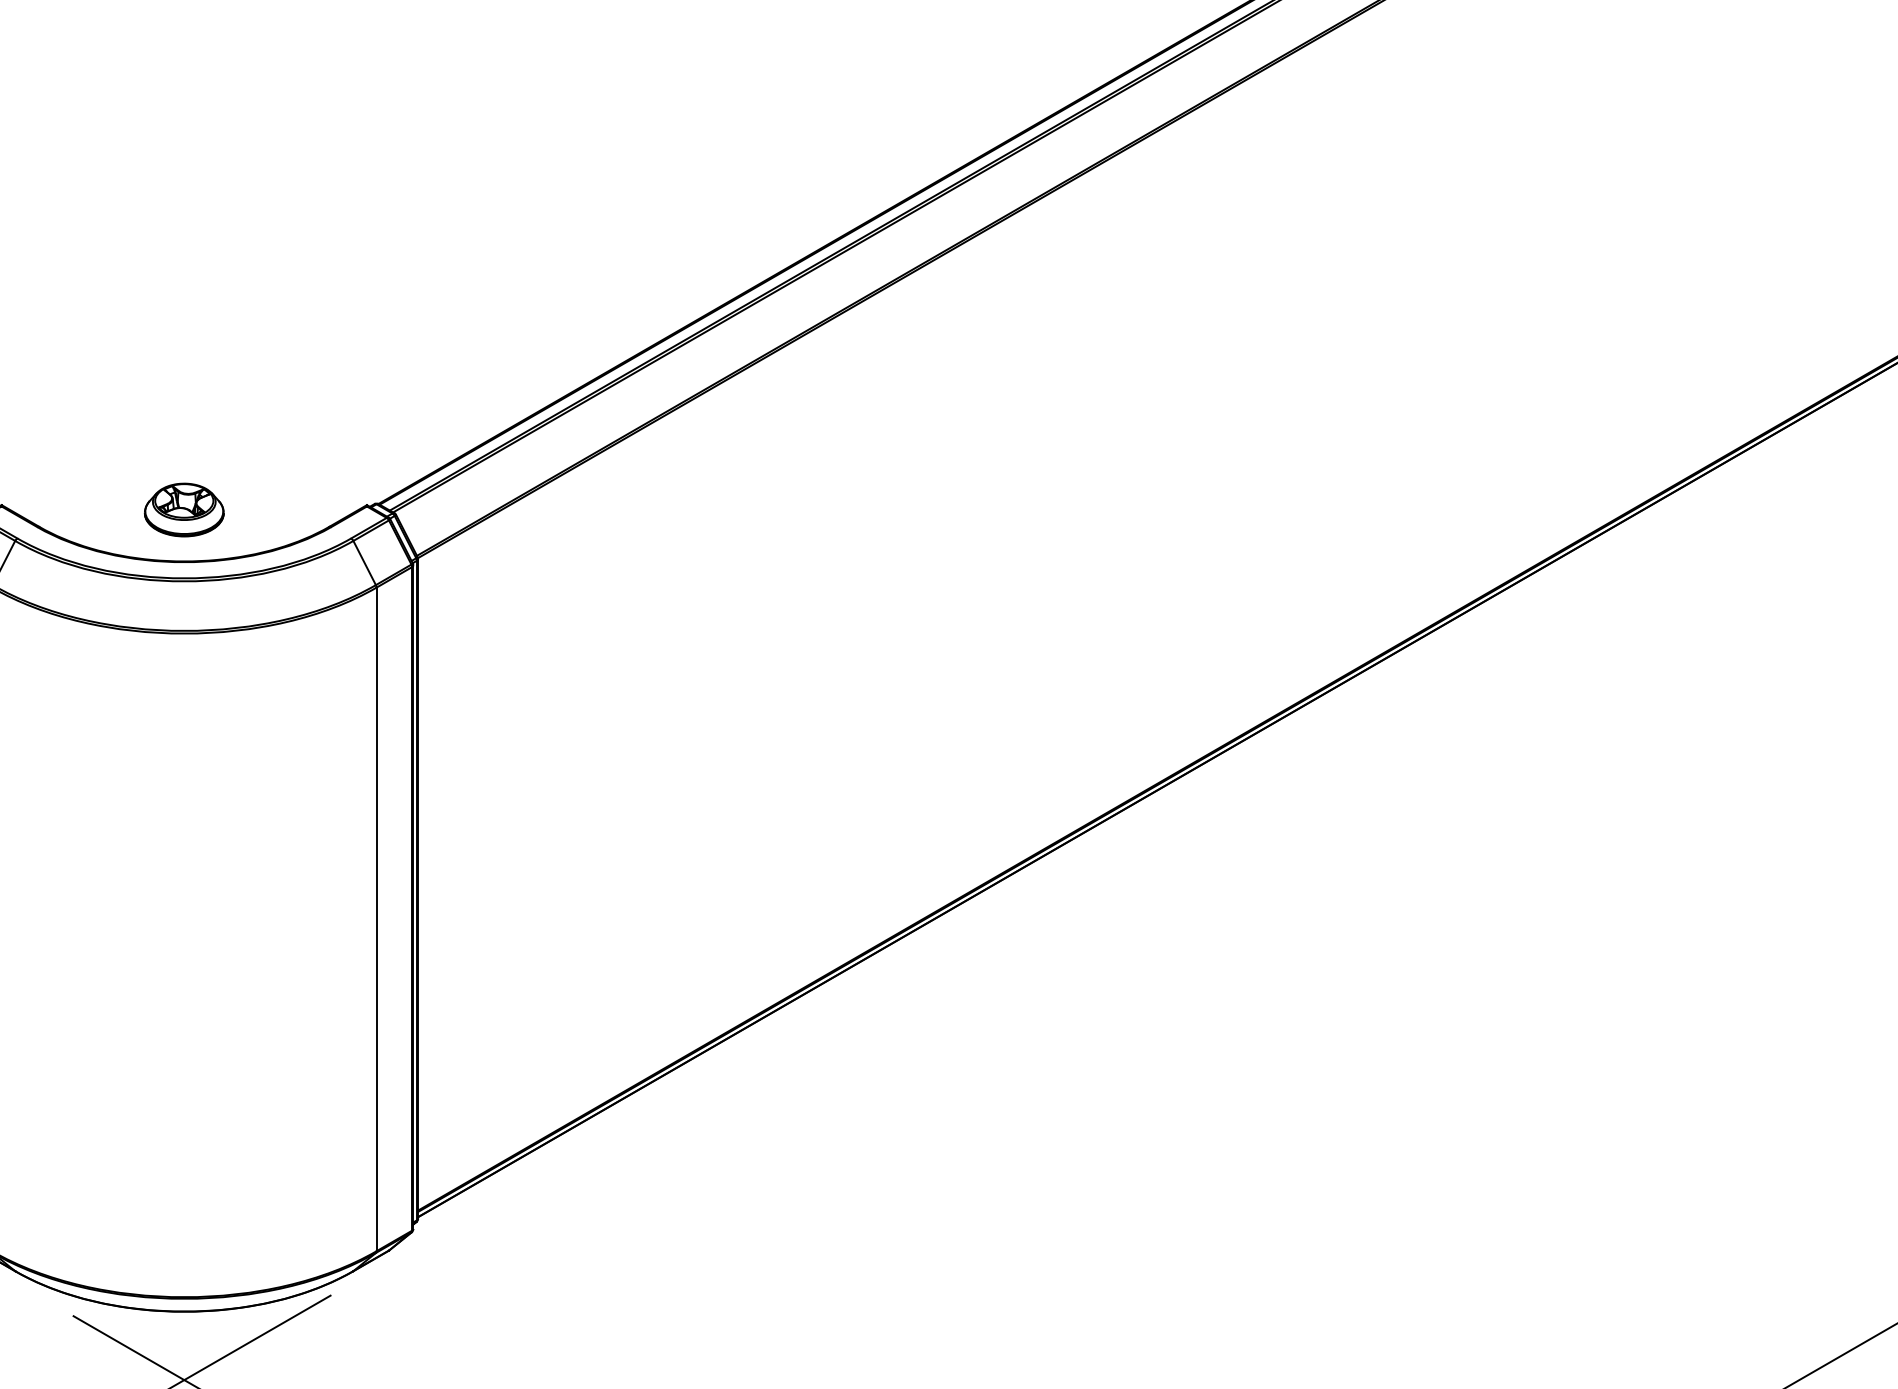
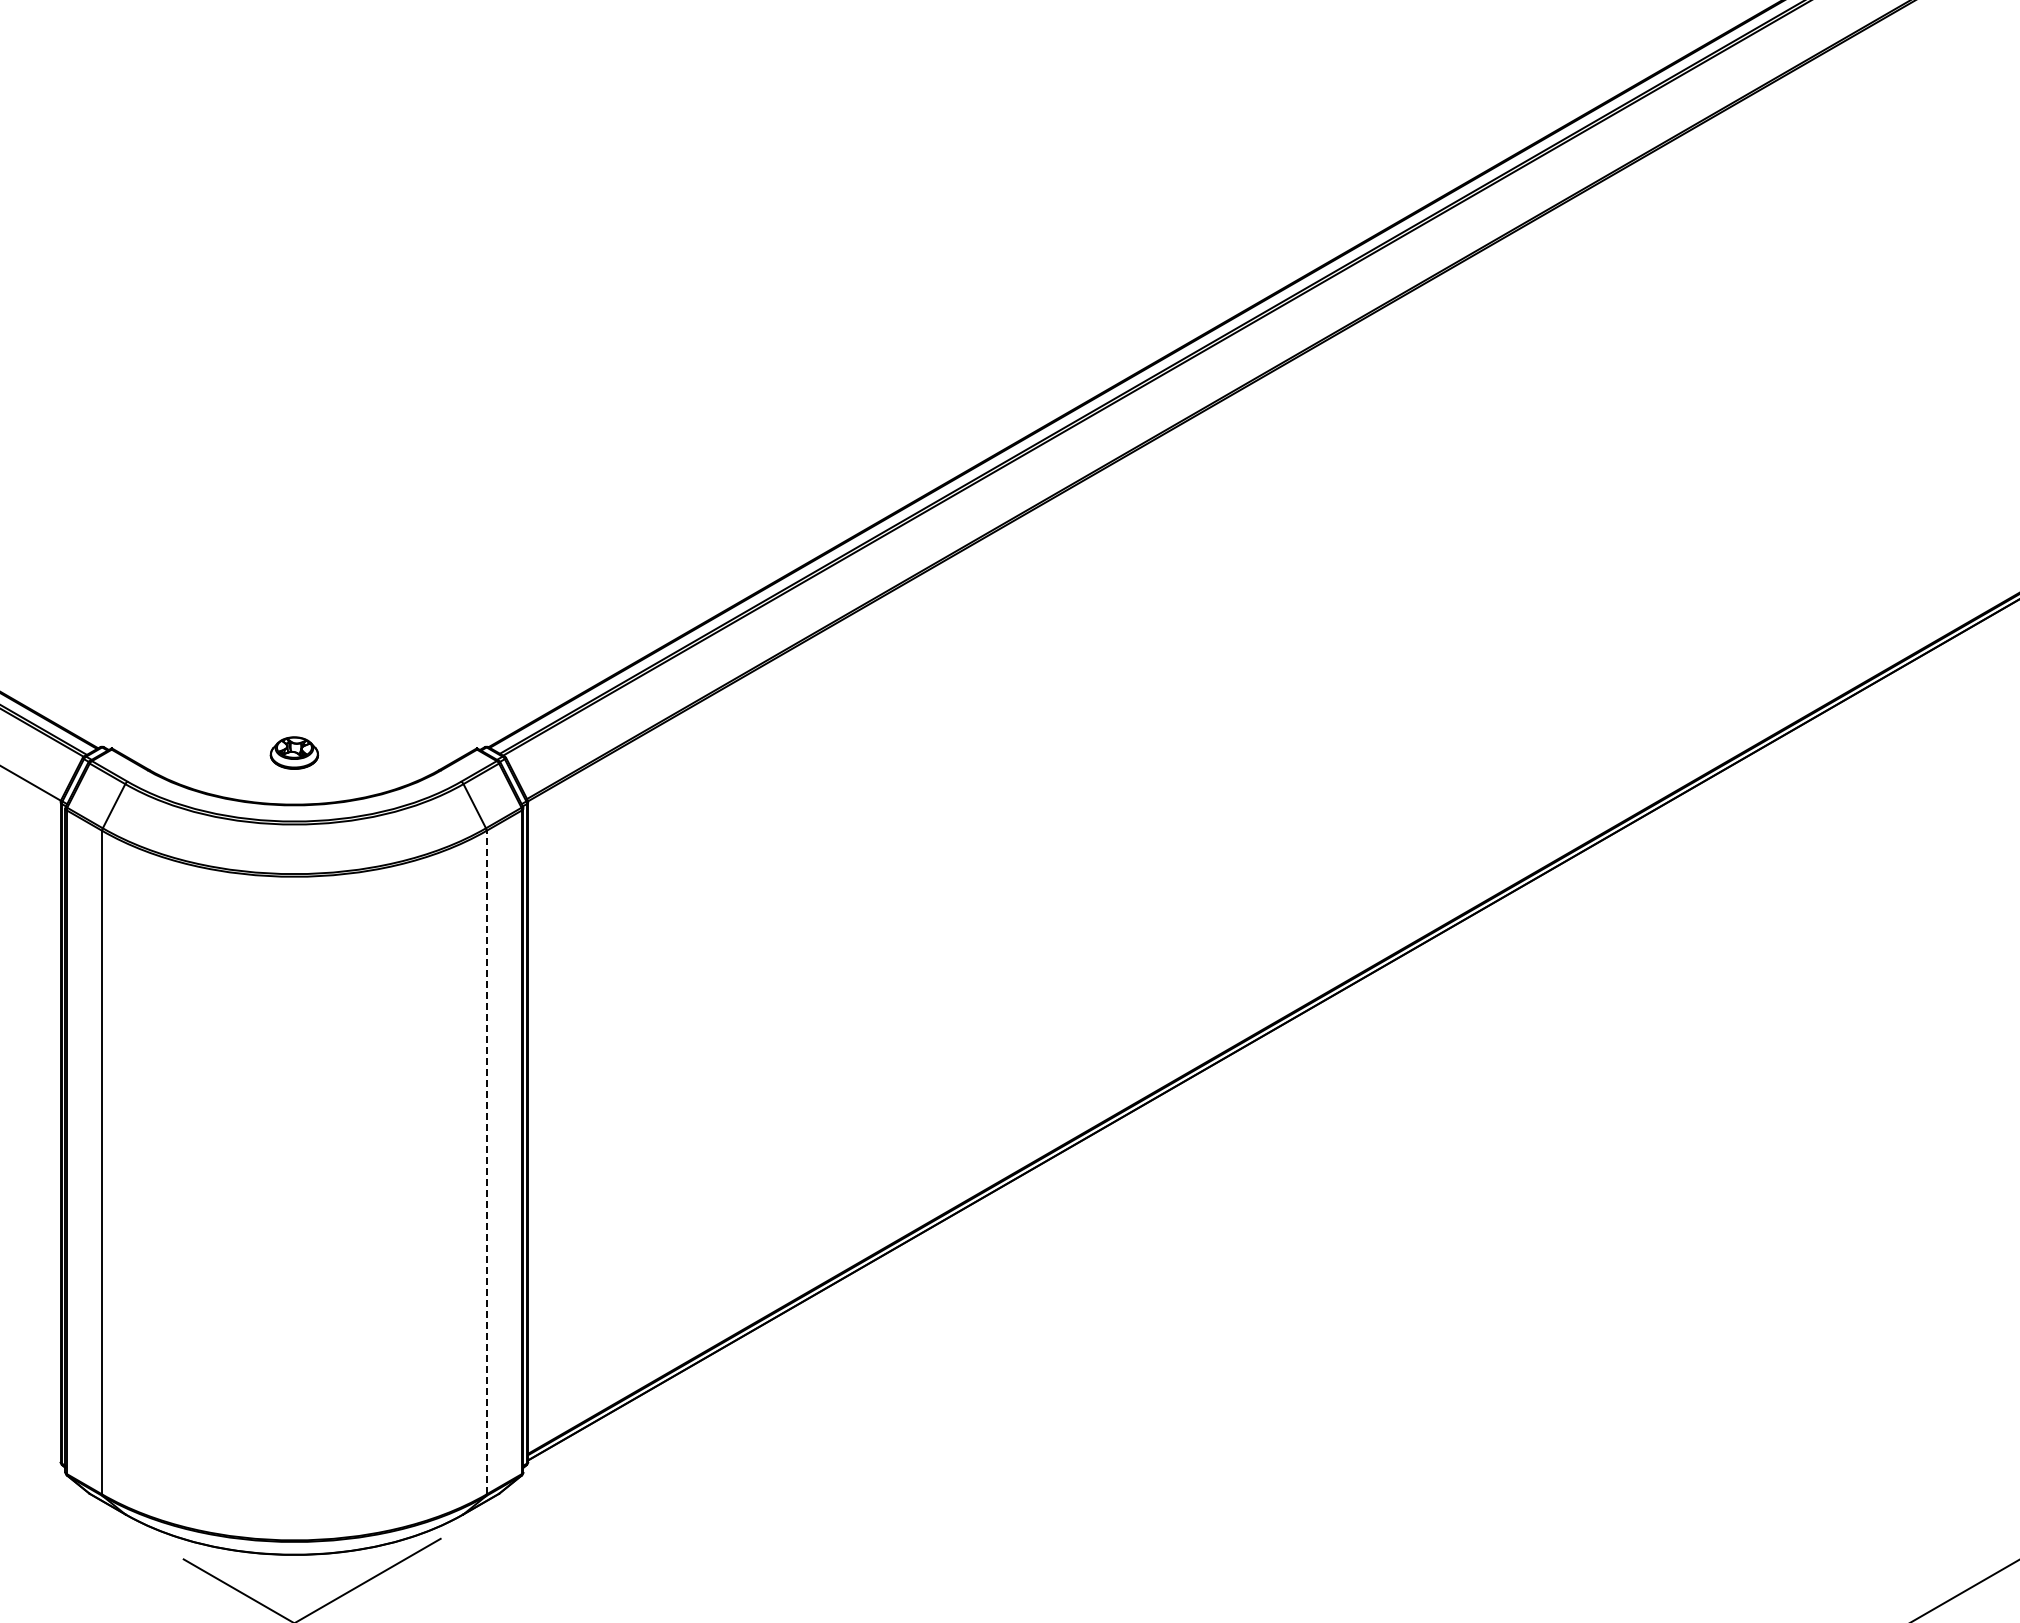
part: (184, 509) -> (294, 752), size x0.6
line: (376, 919) -> (486, 1162), solid -> dashed

